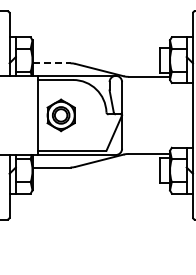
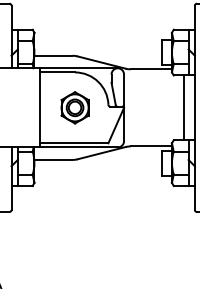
line: (51, 63) -> (53, 55), dashed -> solid
part: (60, 115) -> (74, 107), moved
line: (182, 115) -> (184, 107), added

